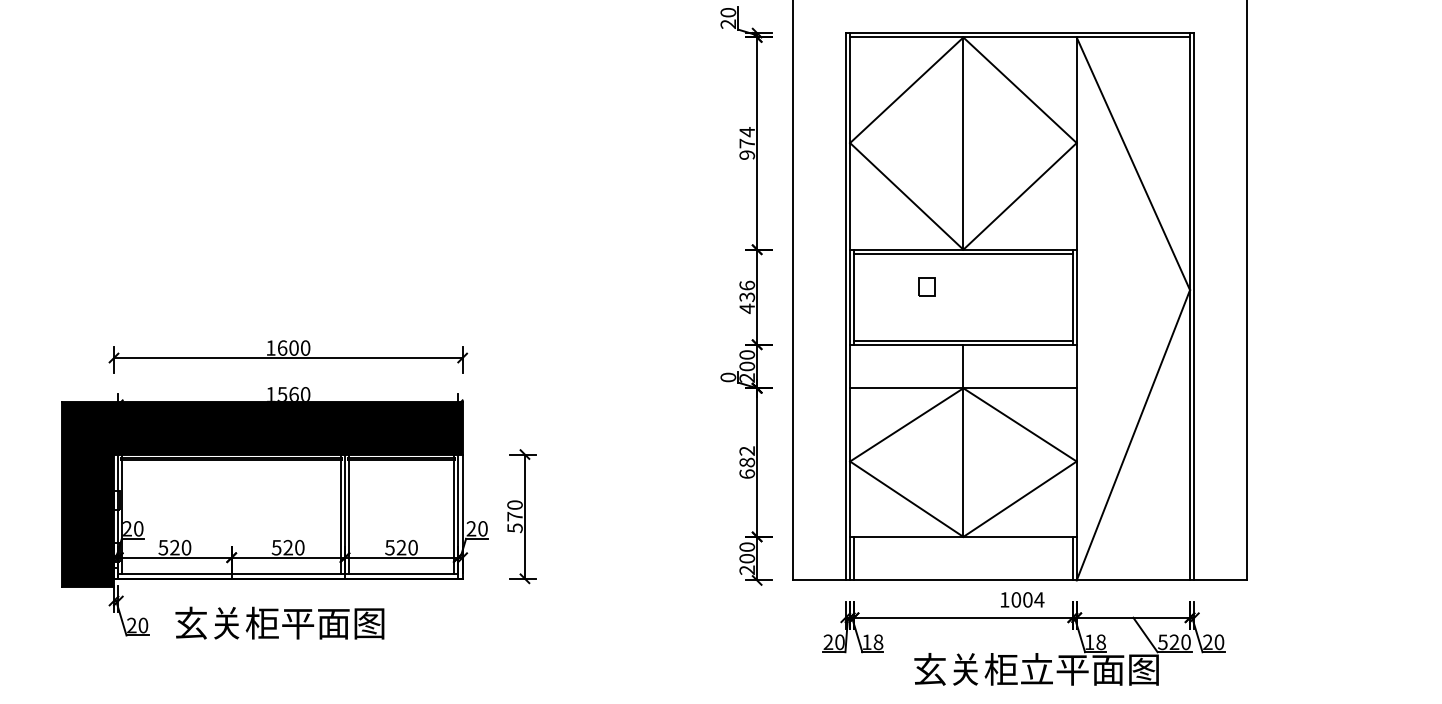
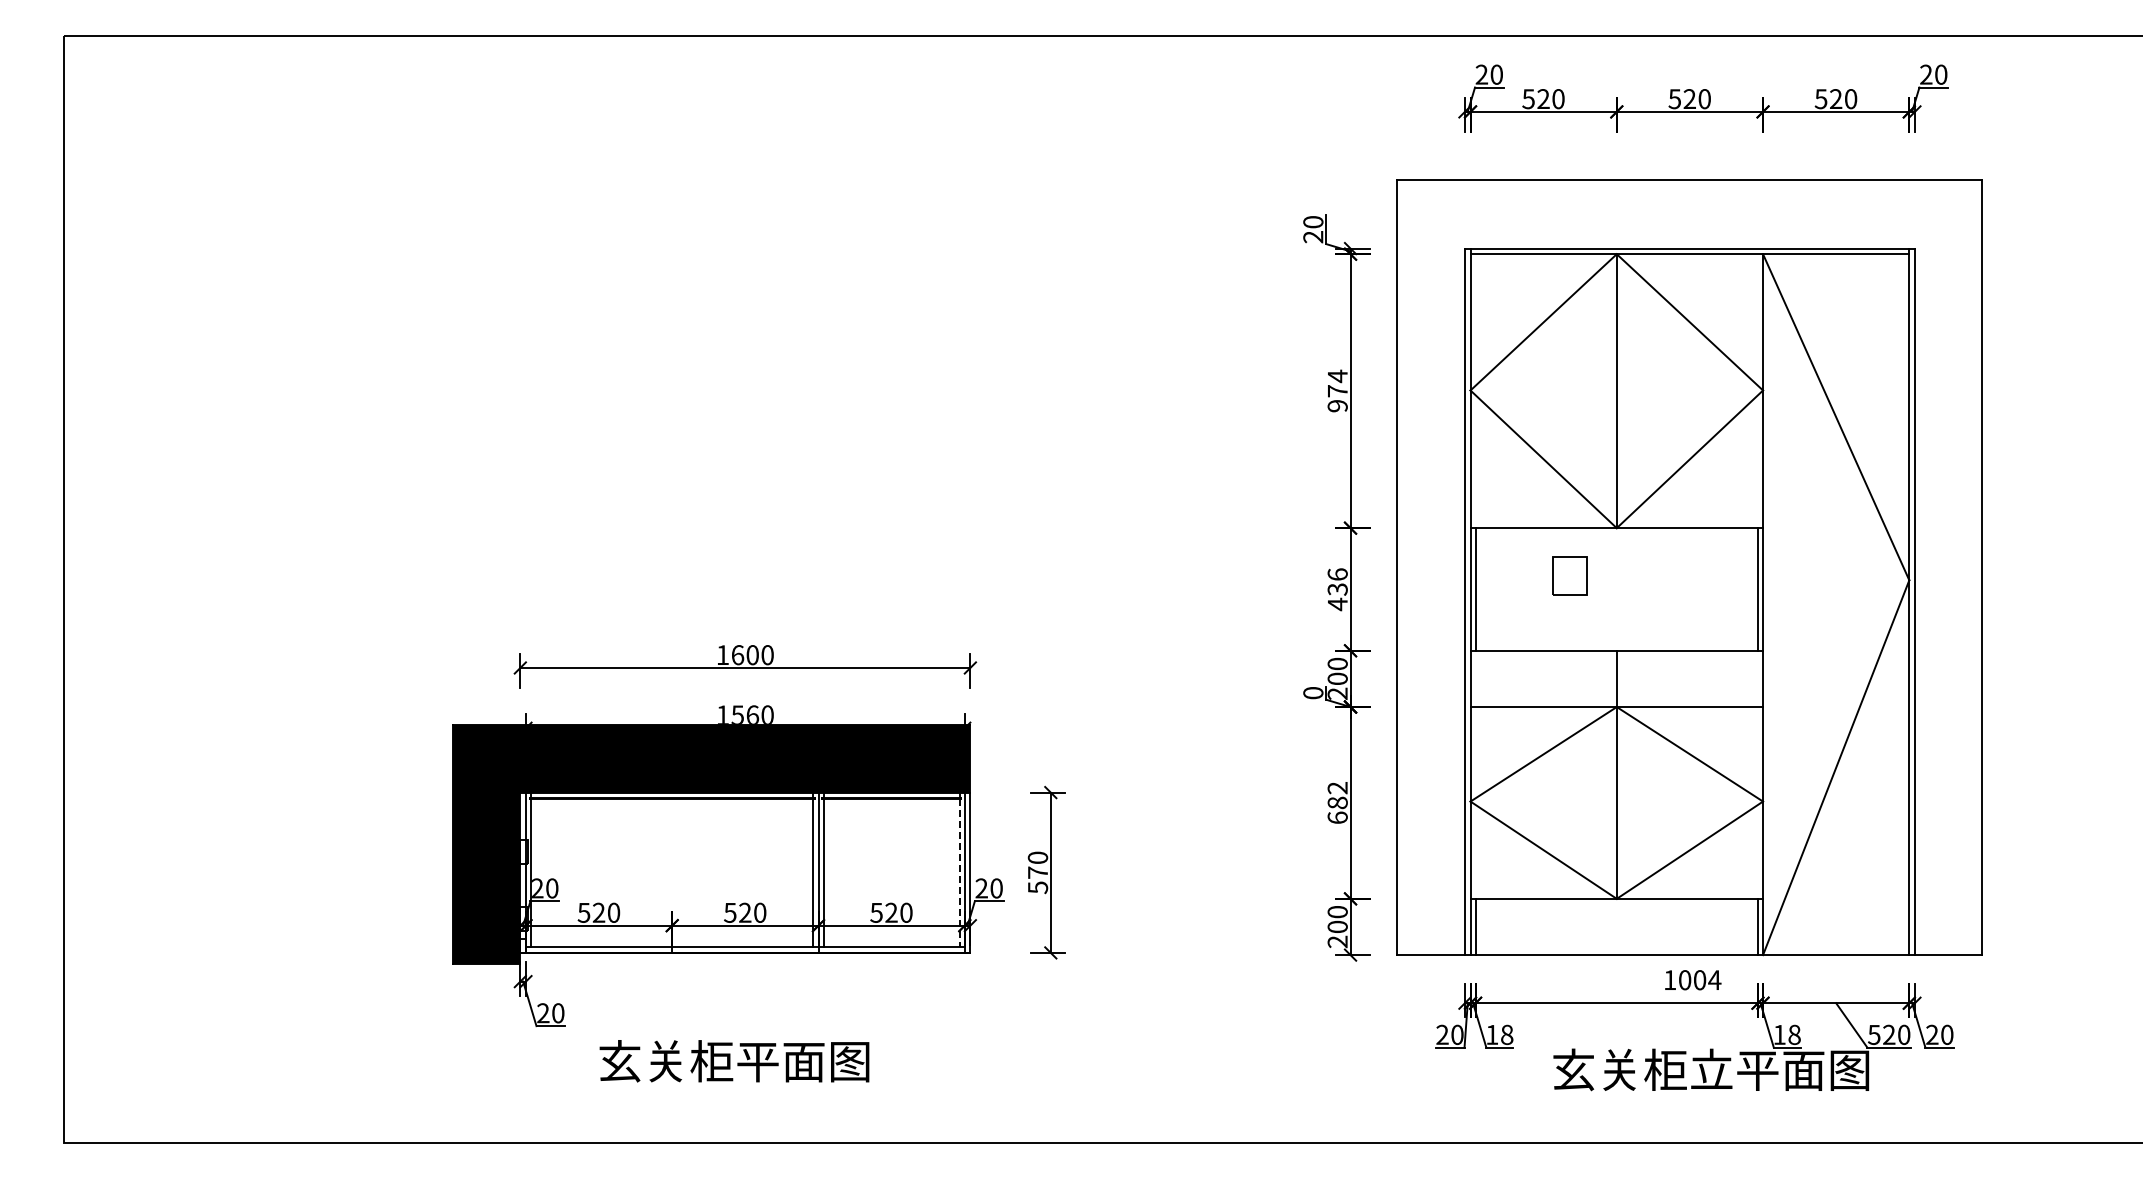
line: (963, 253) -> (1616, 533), removed
part: (927, 286) -> (1570, 575), size x1.6
line: (963, 340) -> (1616, 645), removed
line: (454, 517) -> (959, 873), solid -> dashed
text: (279, 623) -> (734, 1061), moved

